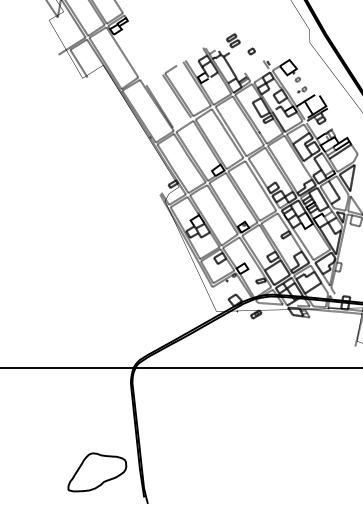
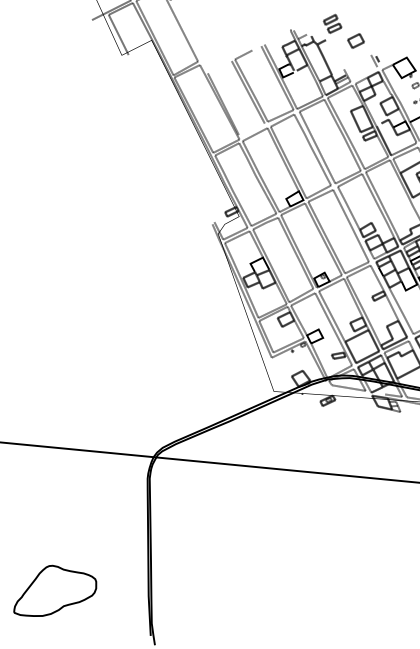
part: (251, 51) -> (355, 40), size x1.67
part: (97, 472) -> (56, 592), moved

